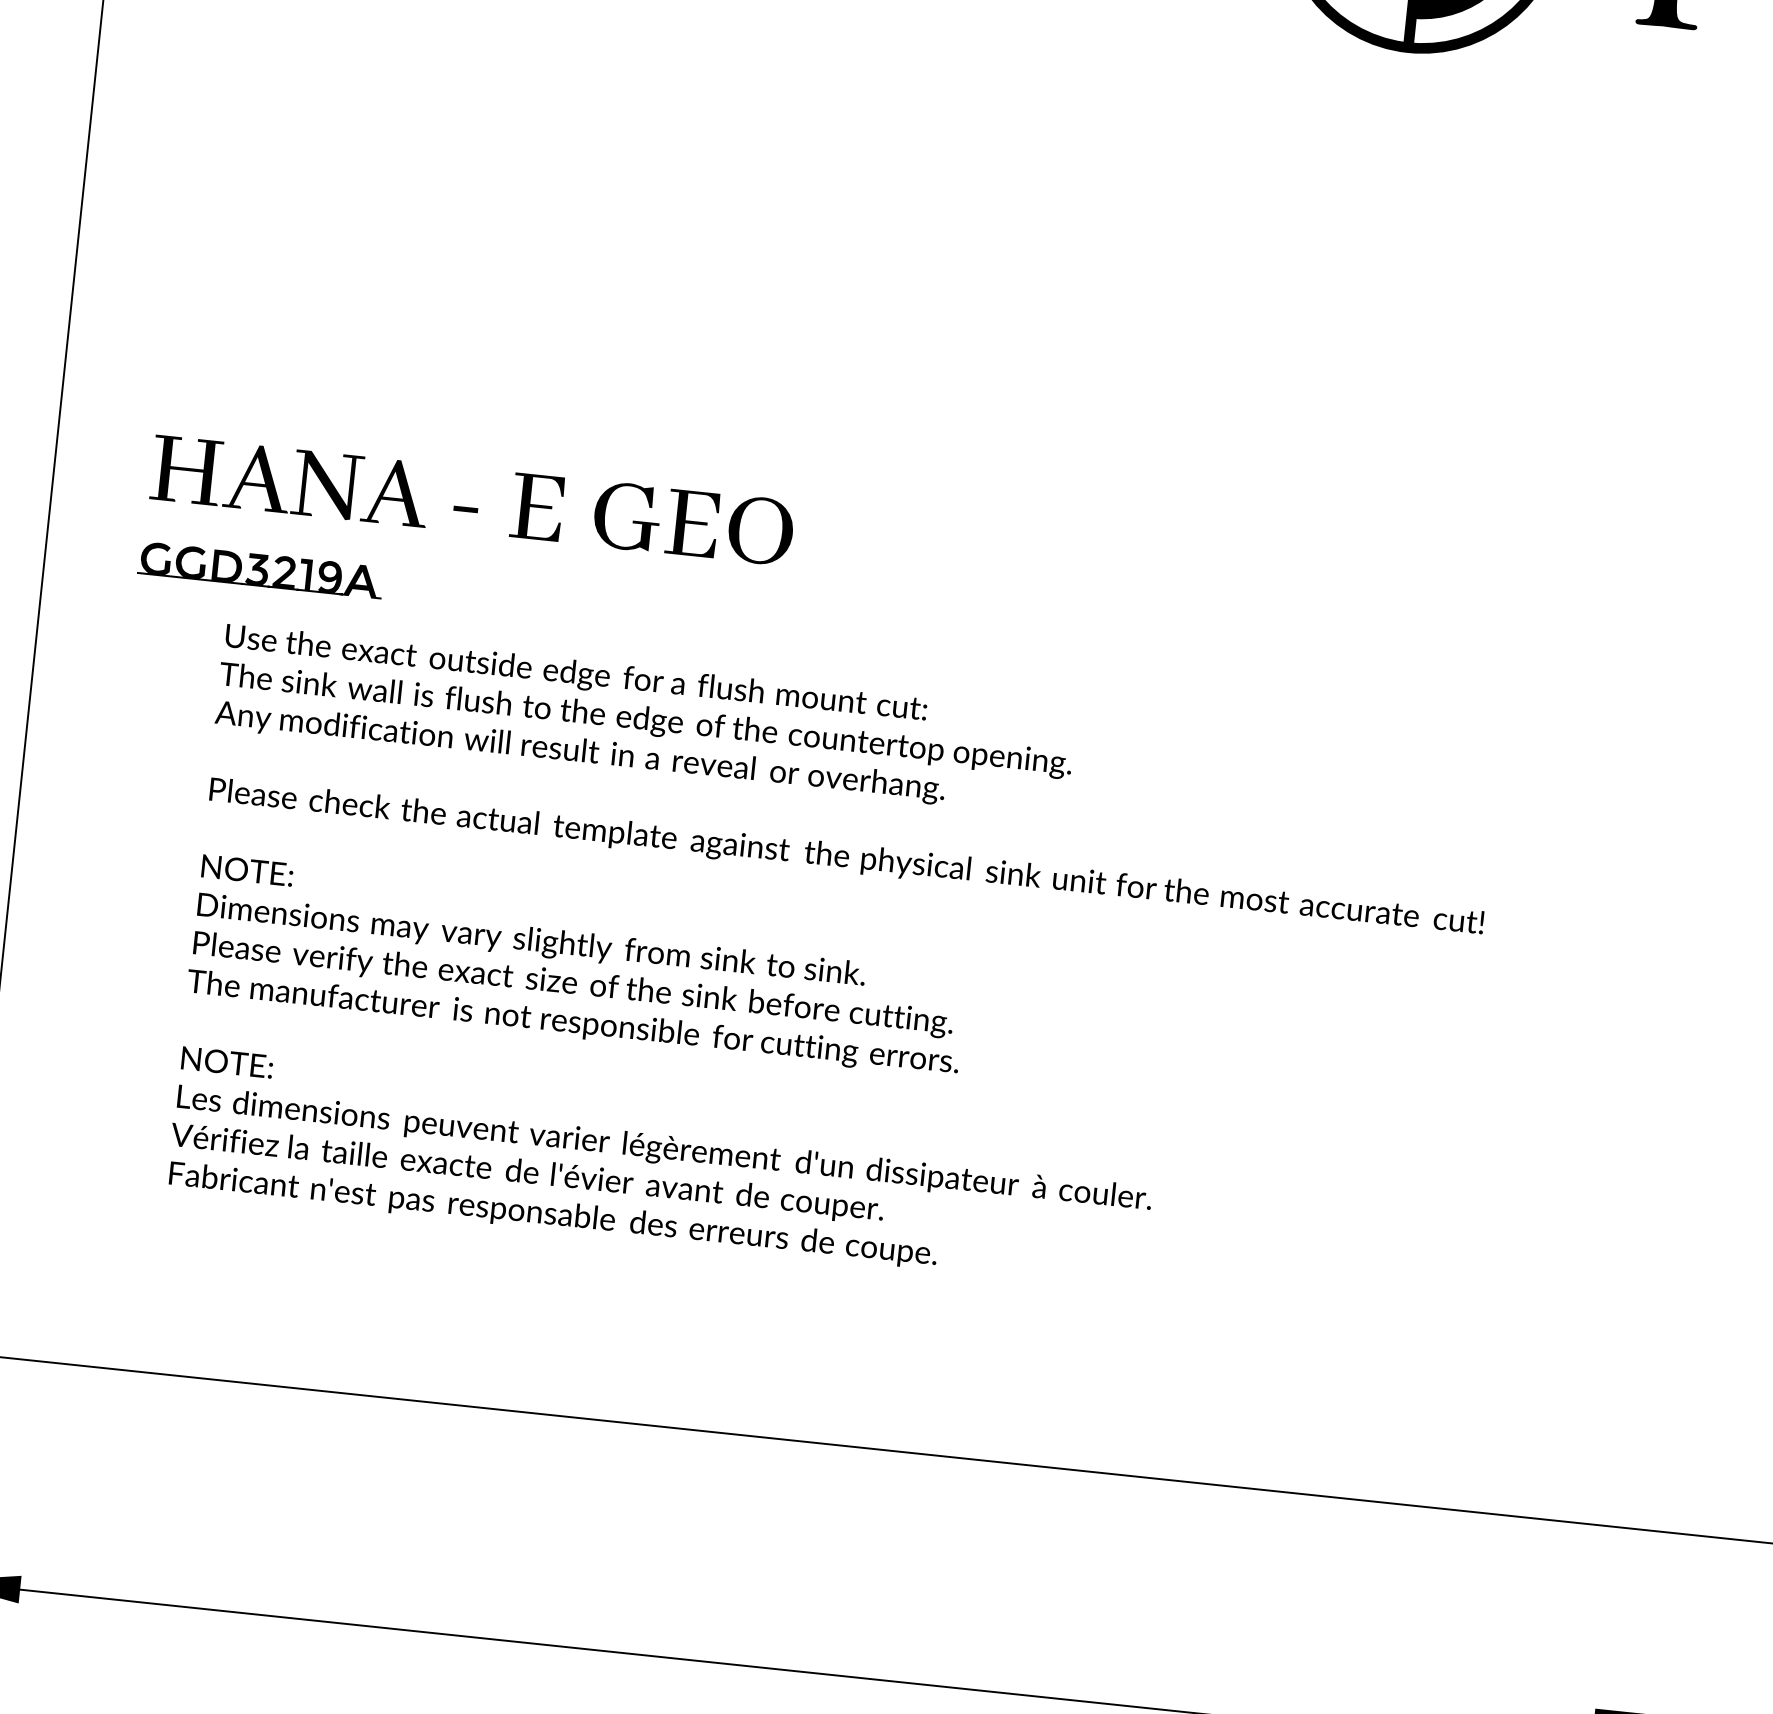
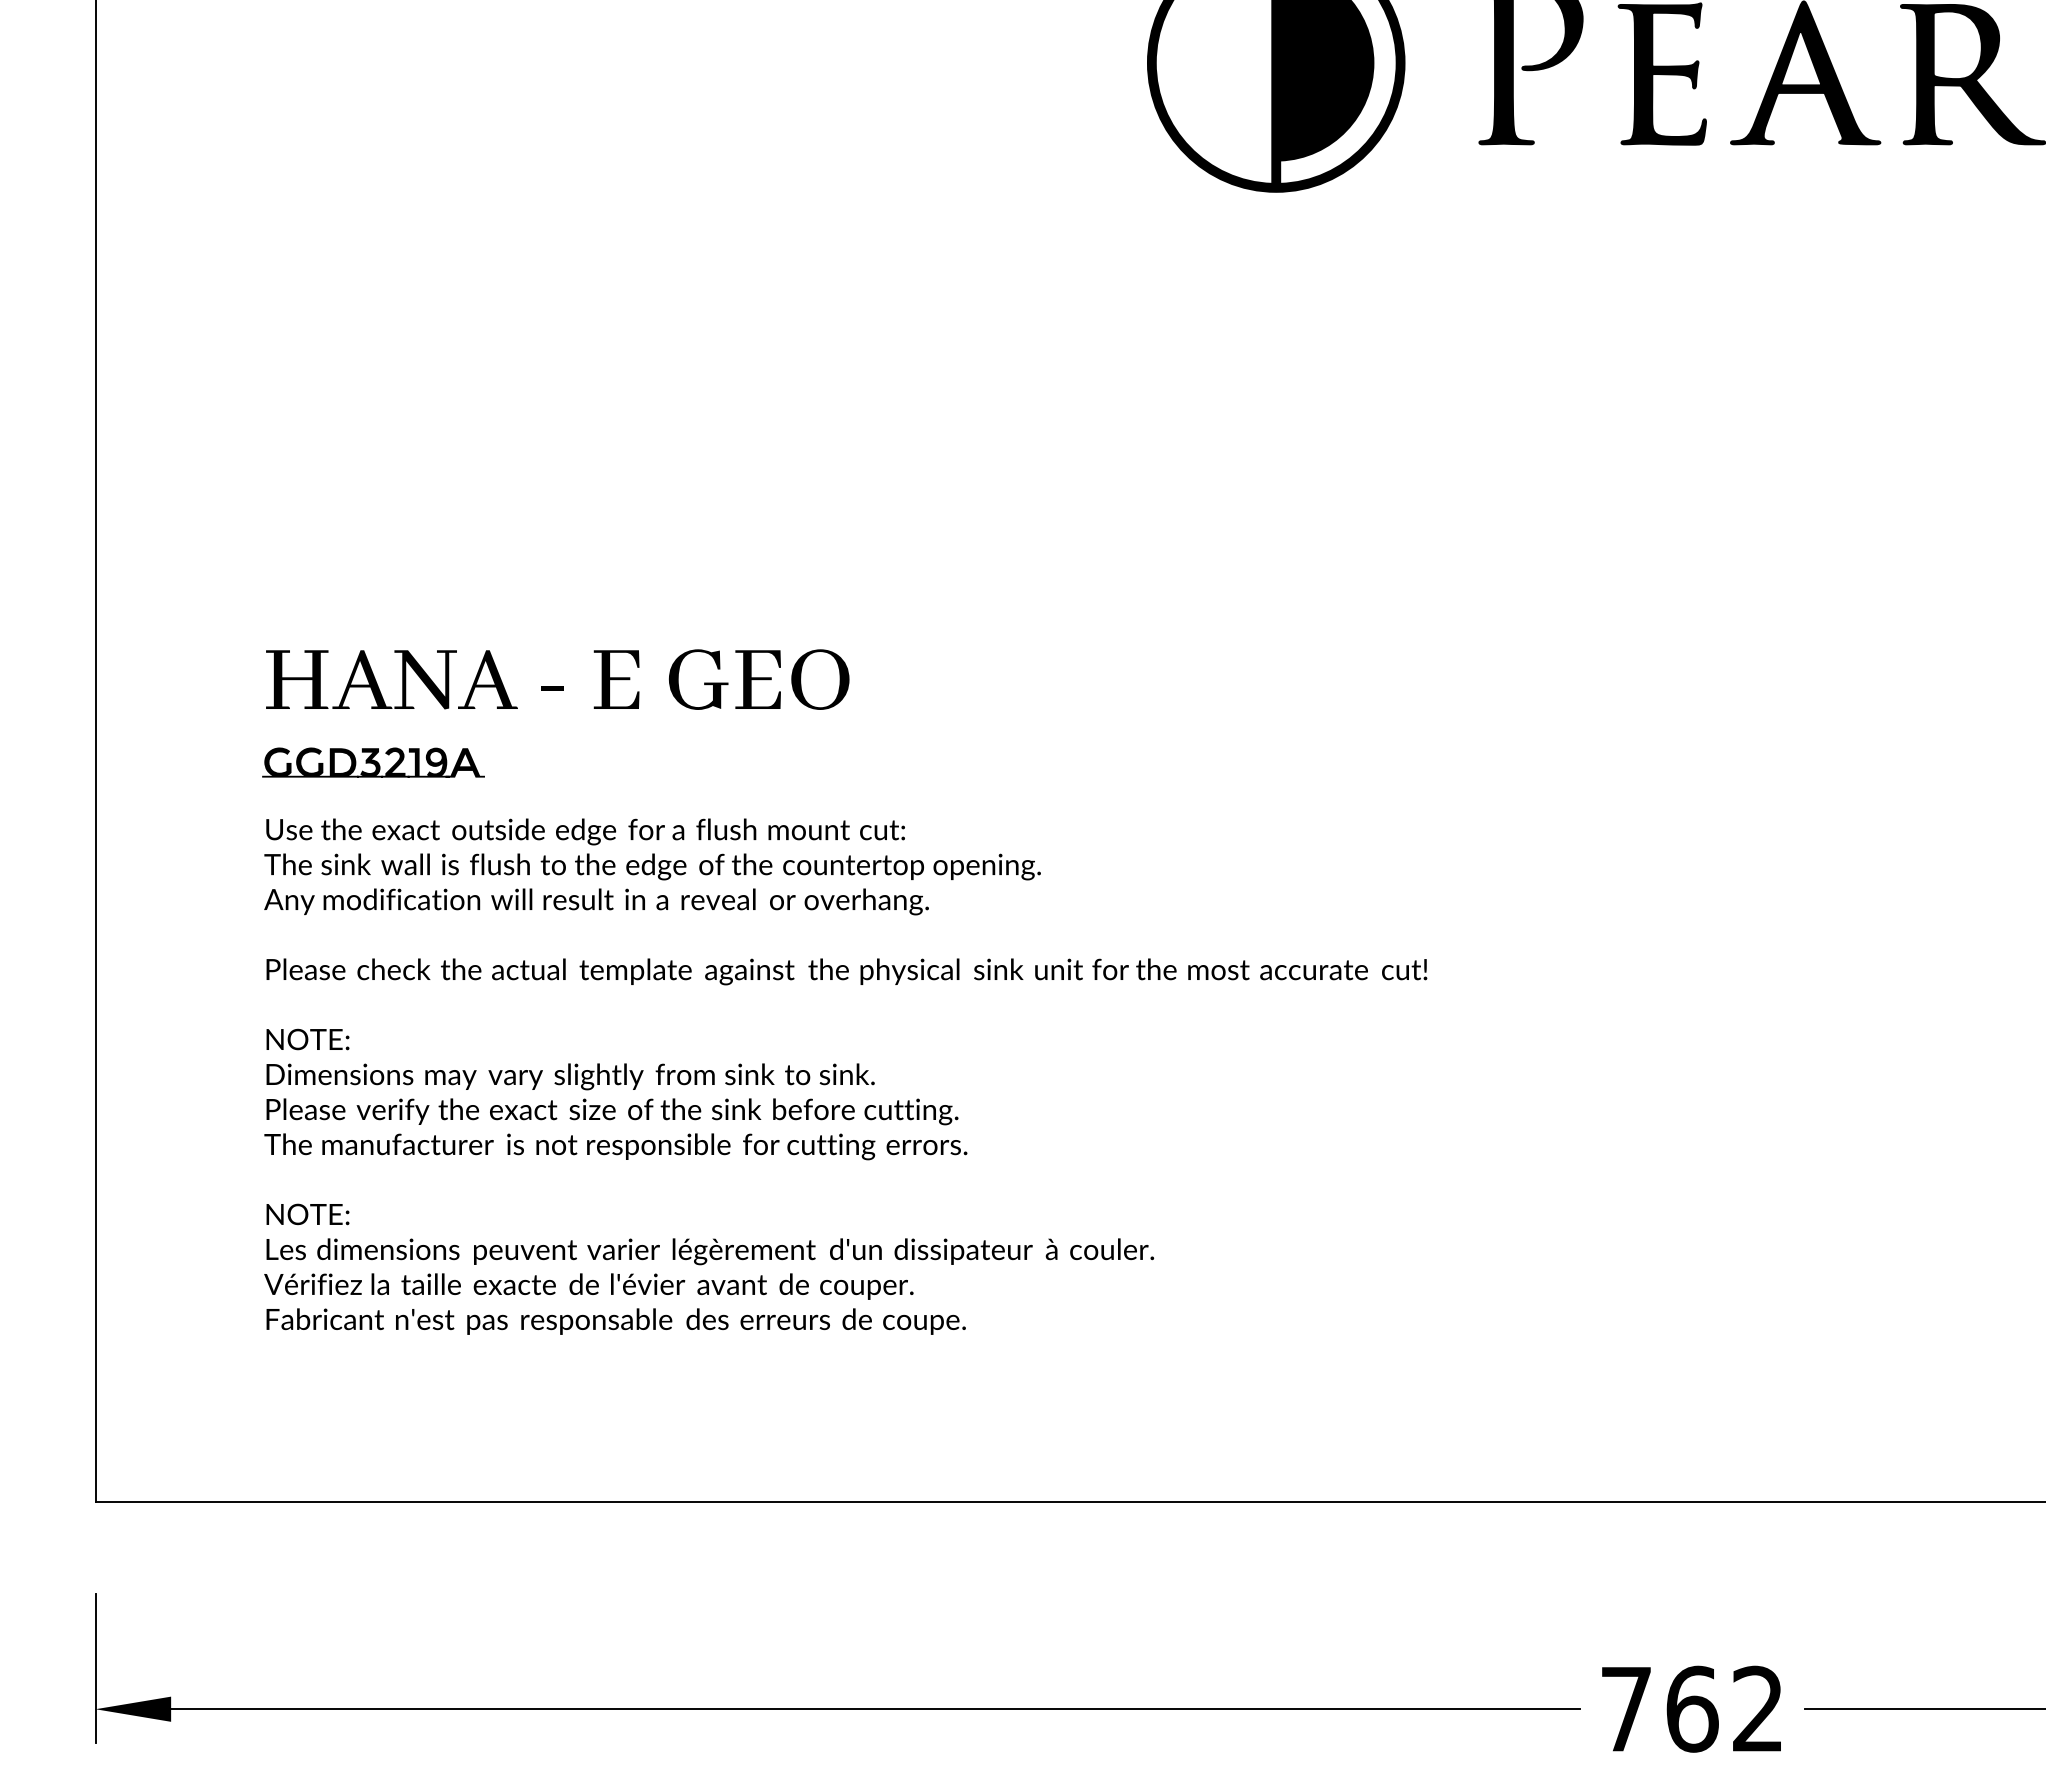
text: (466, 537) -> (555, 713), moved

